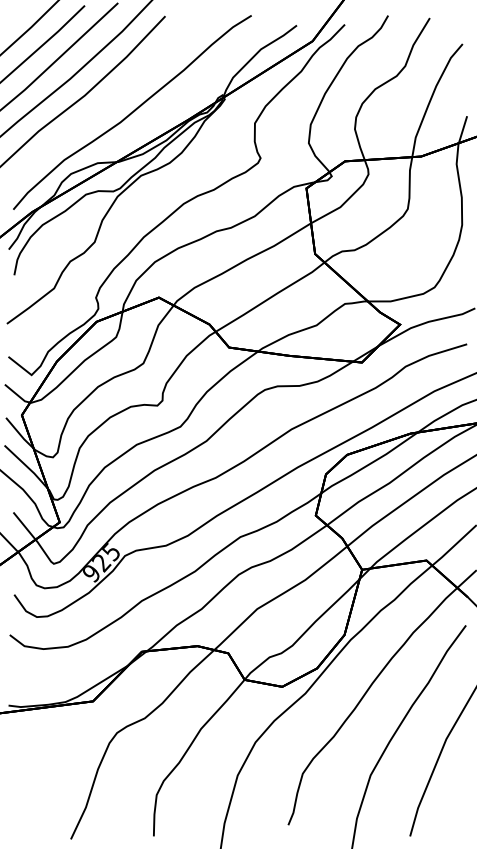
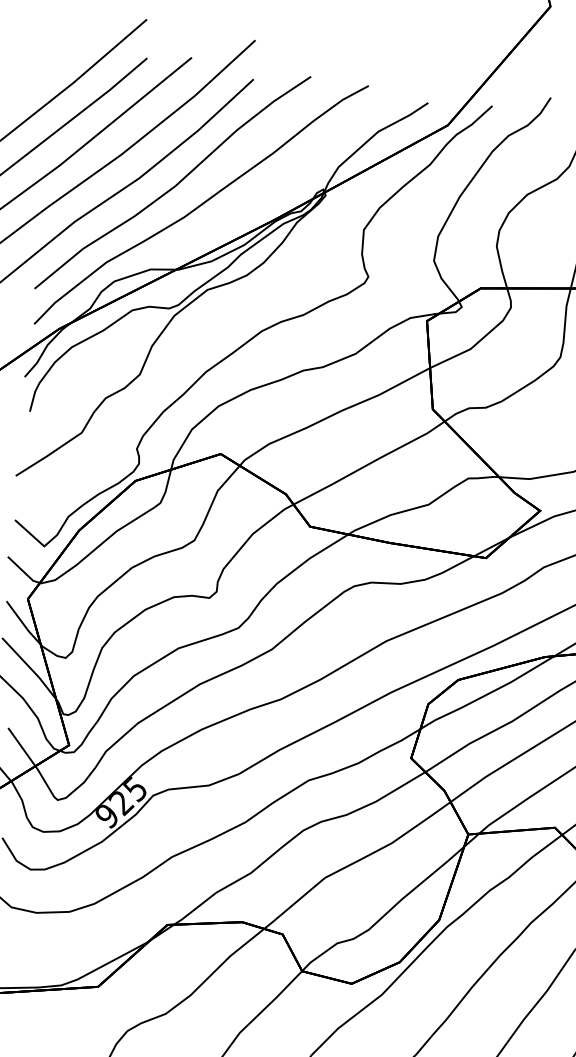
curve: (110, 99) -> (173, 185), added

